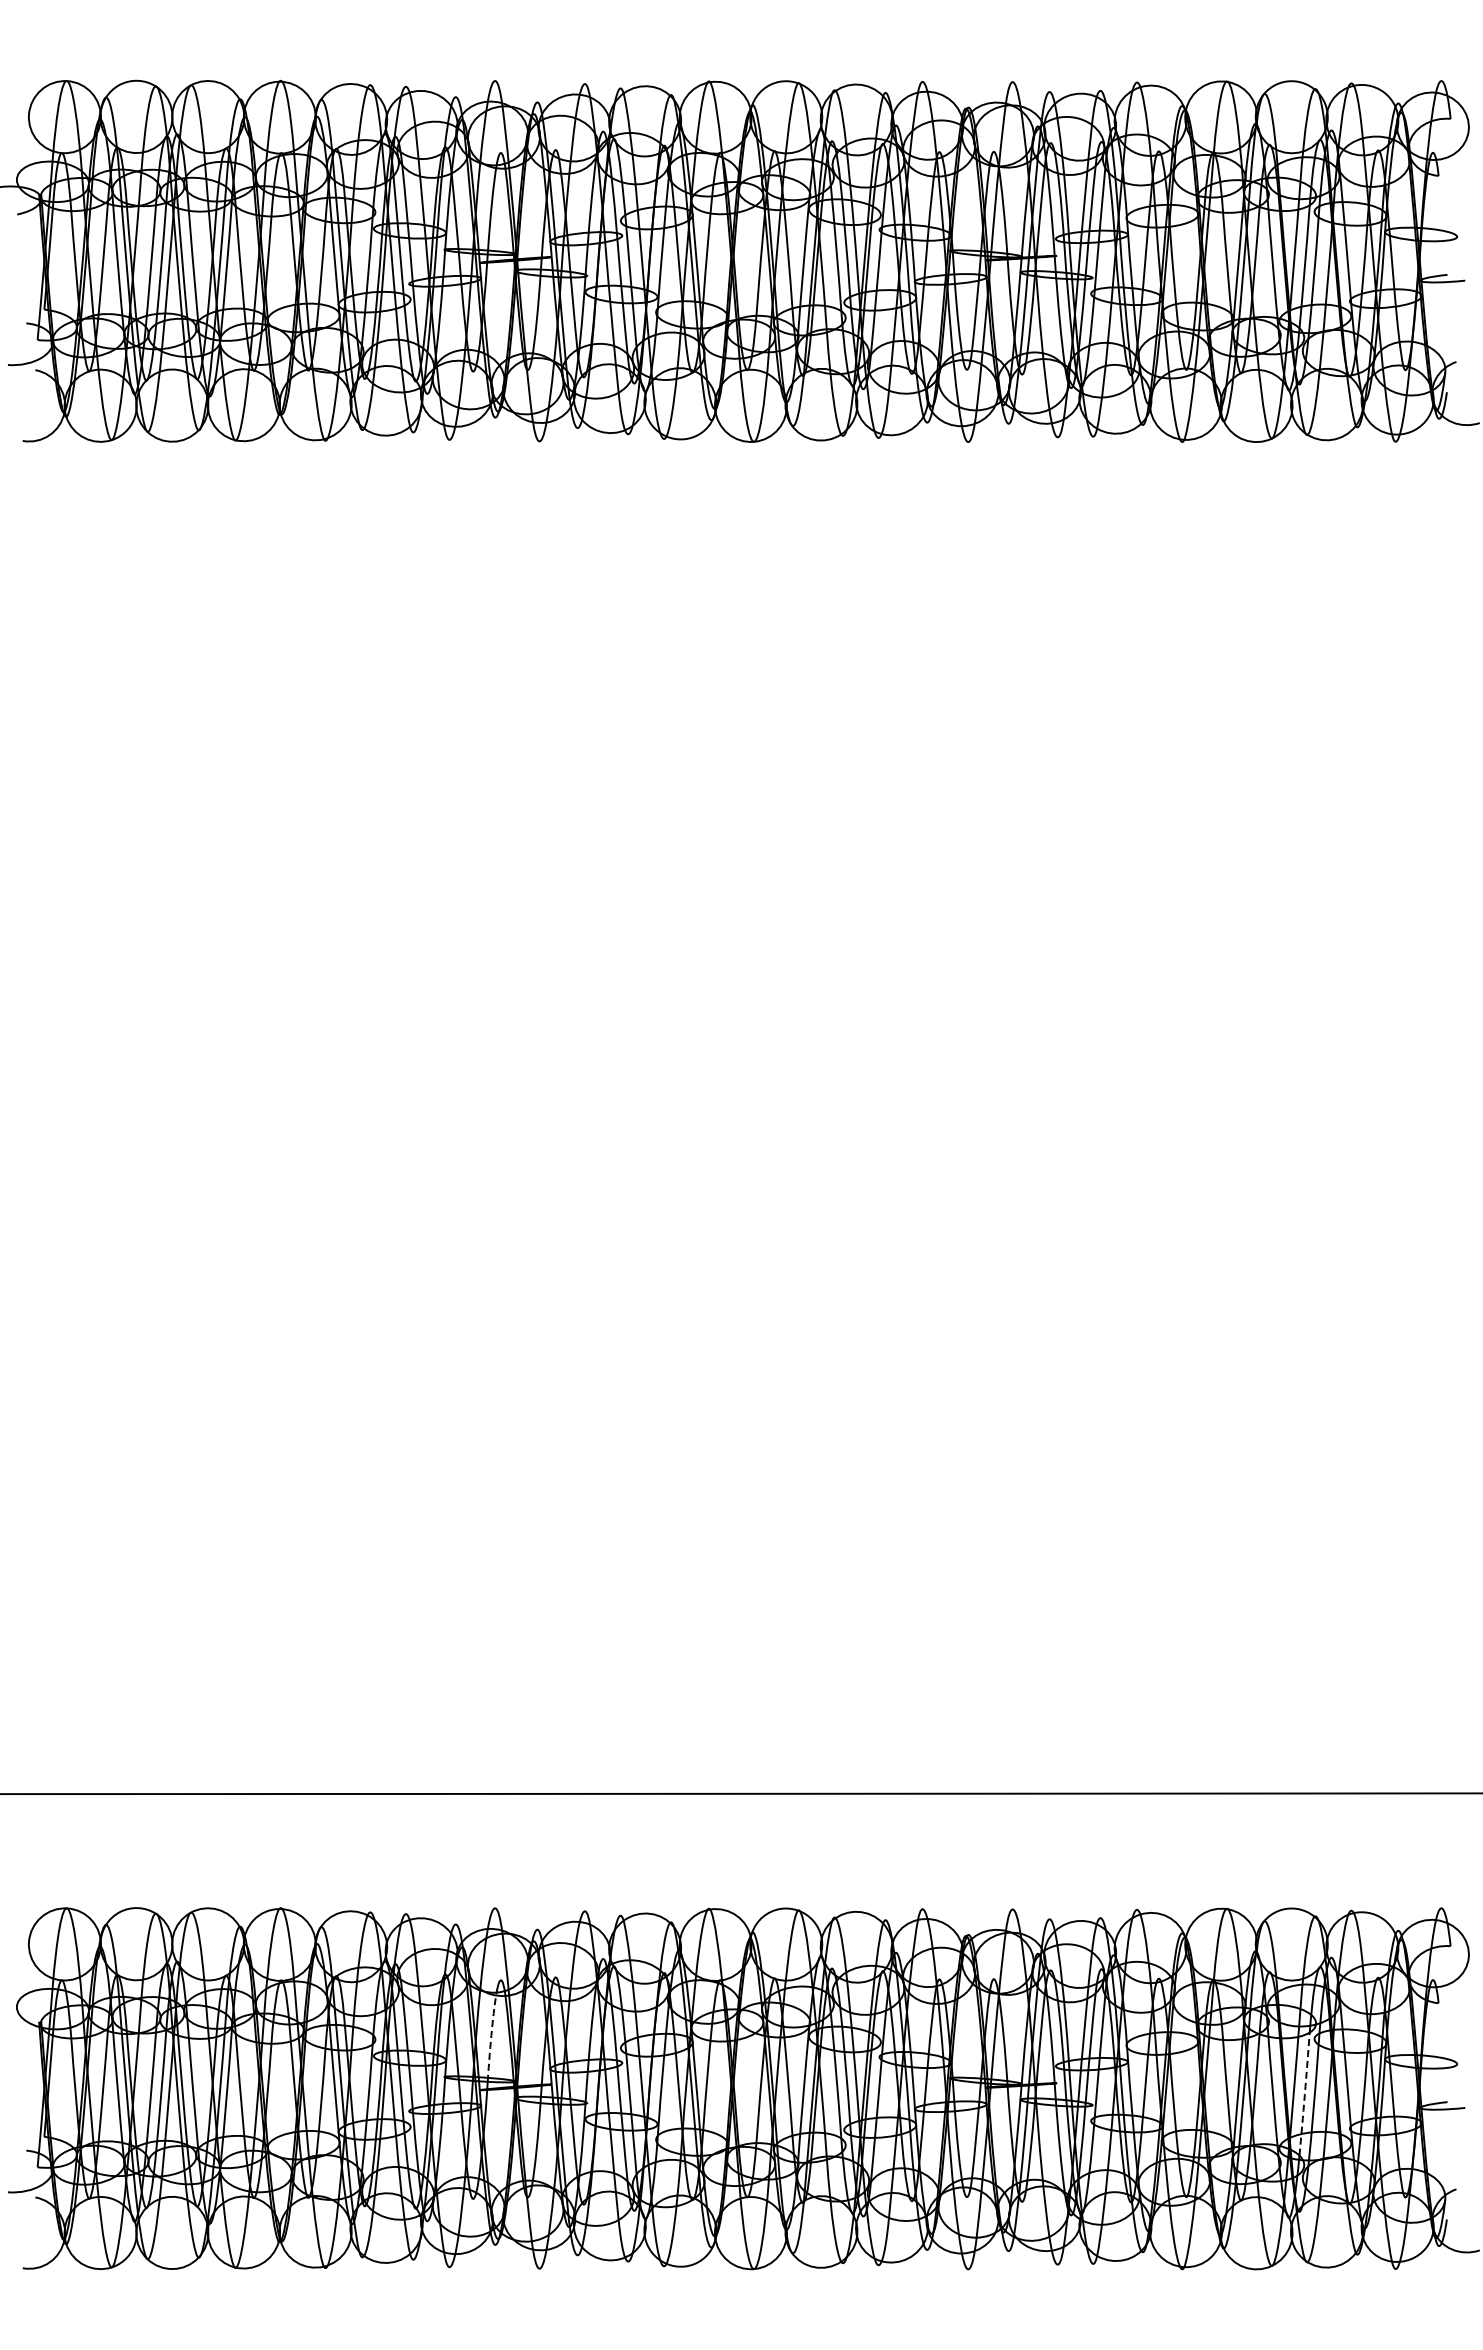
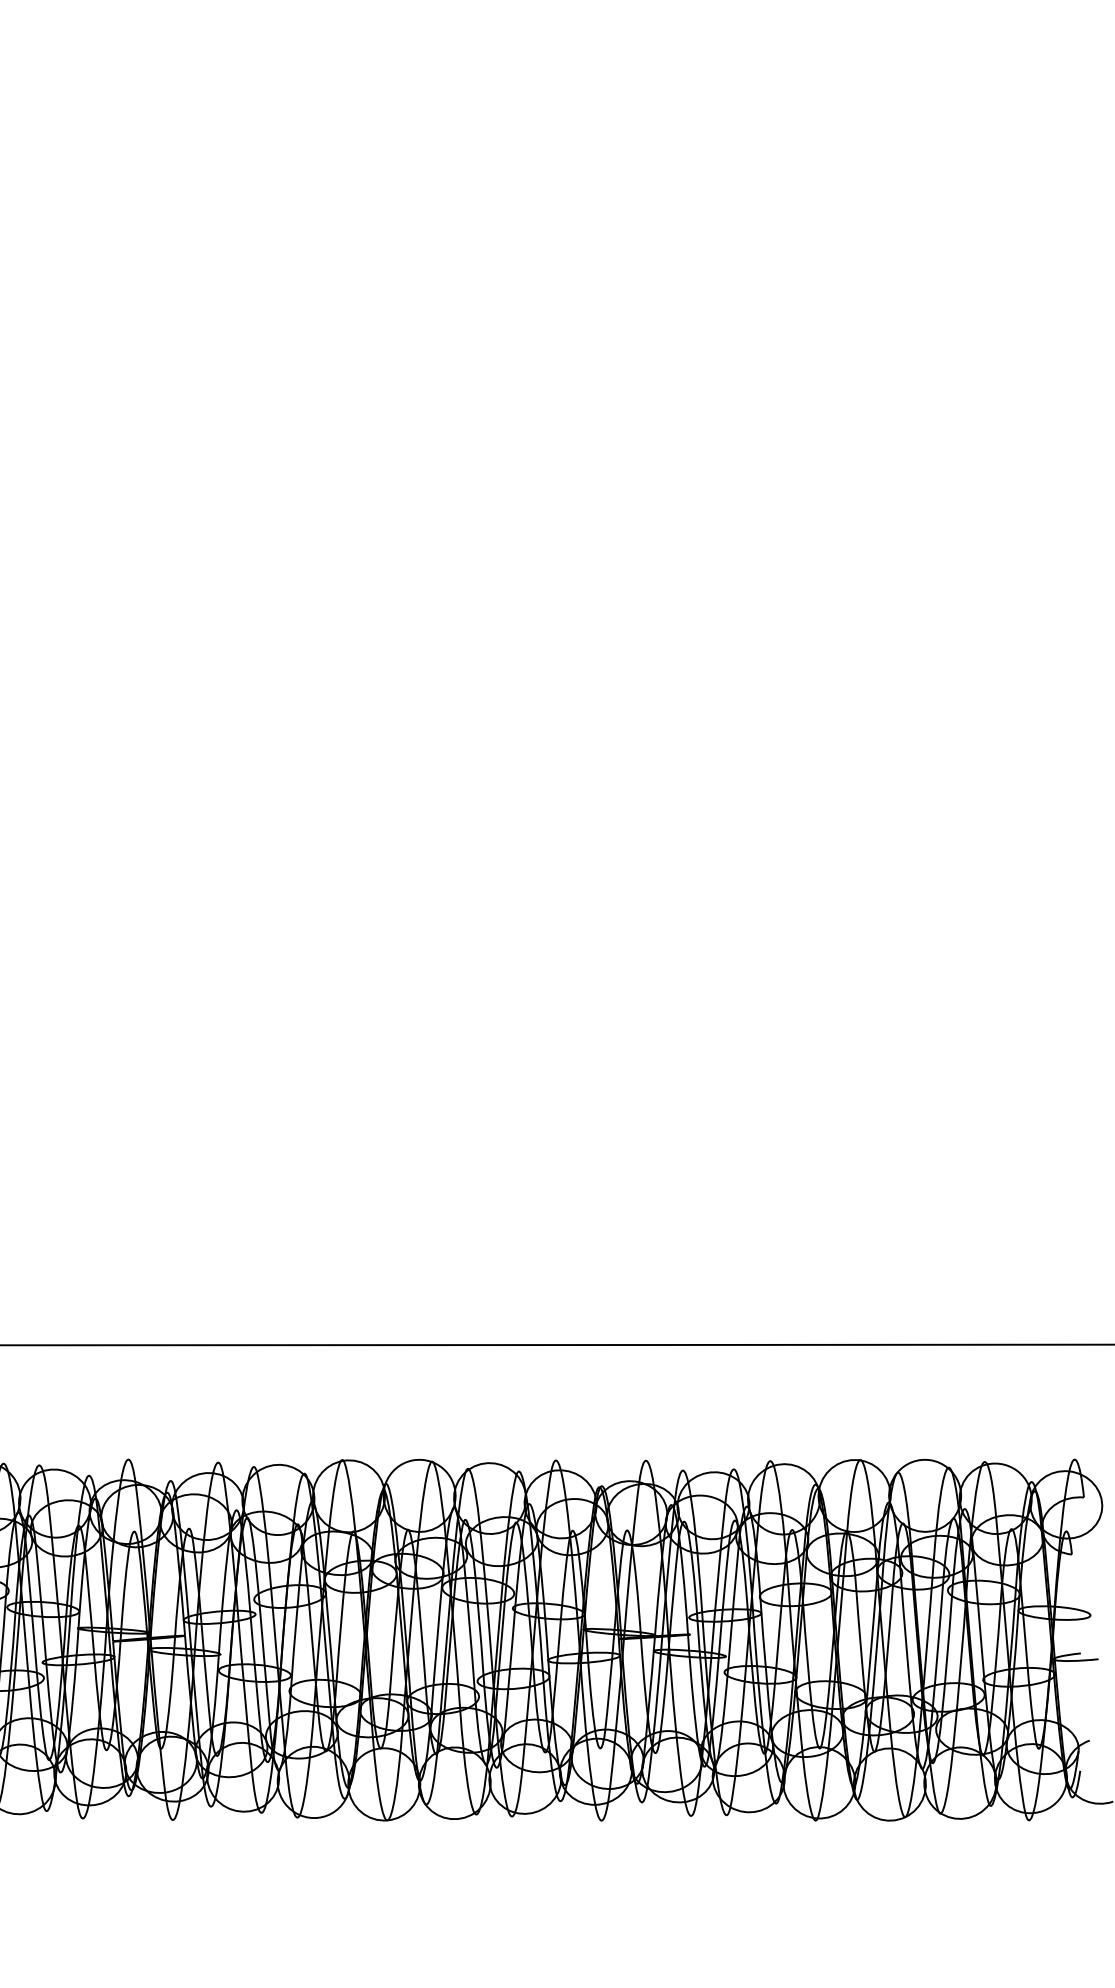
arc: (491, 2034) -> (124, 1585), dashed -> solid
arc: (1304, 2094) -> (937, 1645), dashed -> solid

